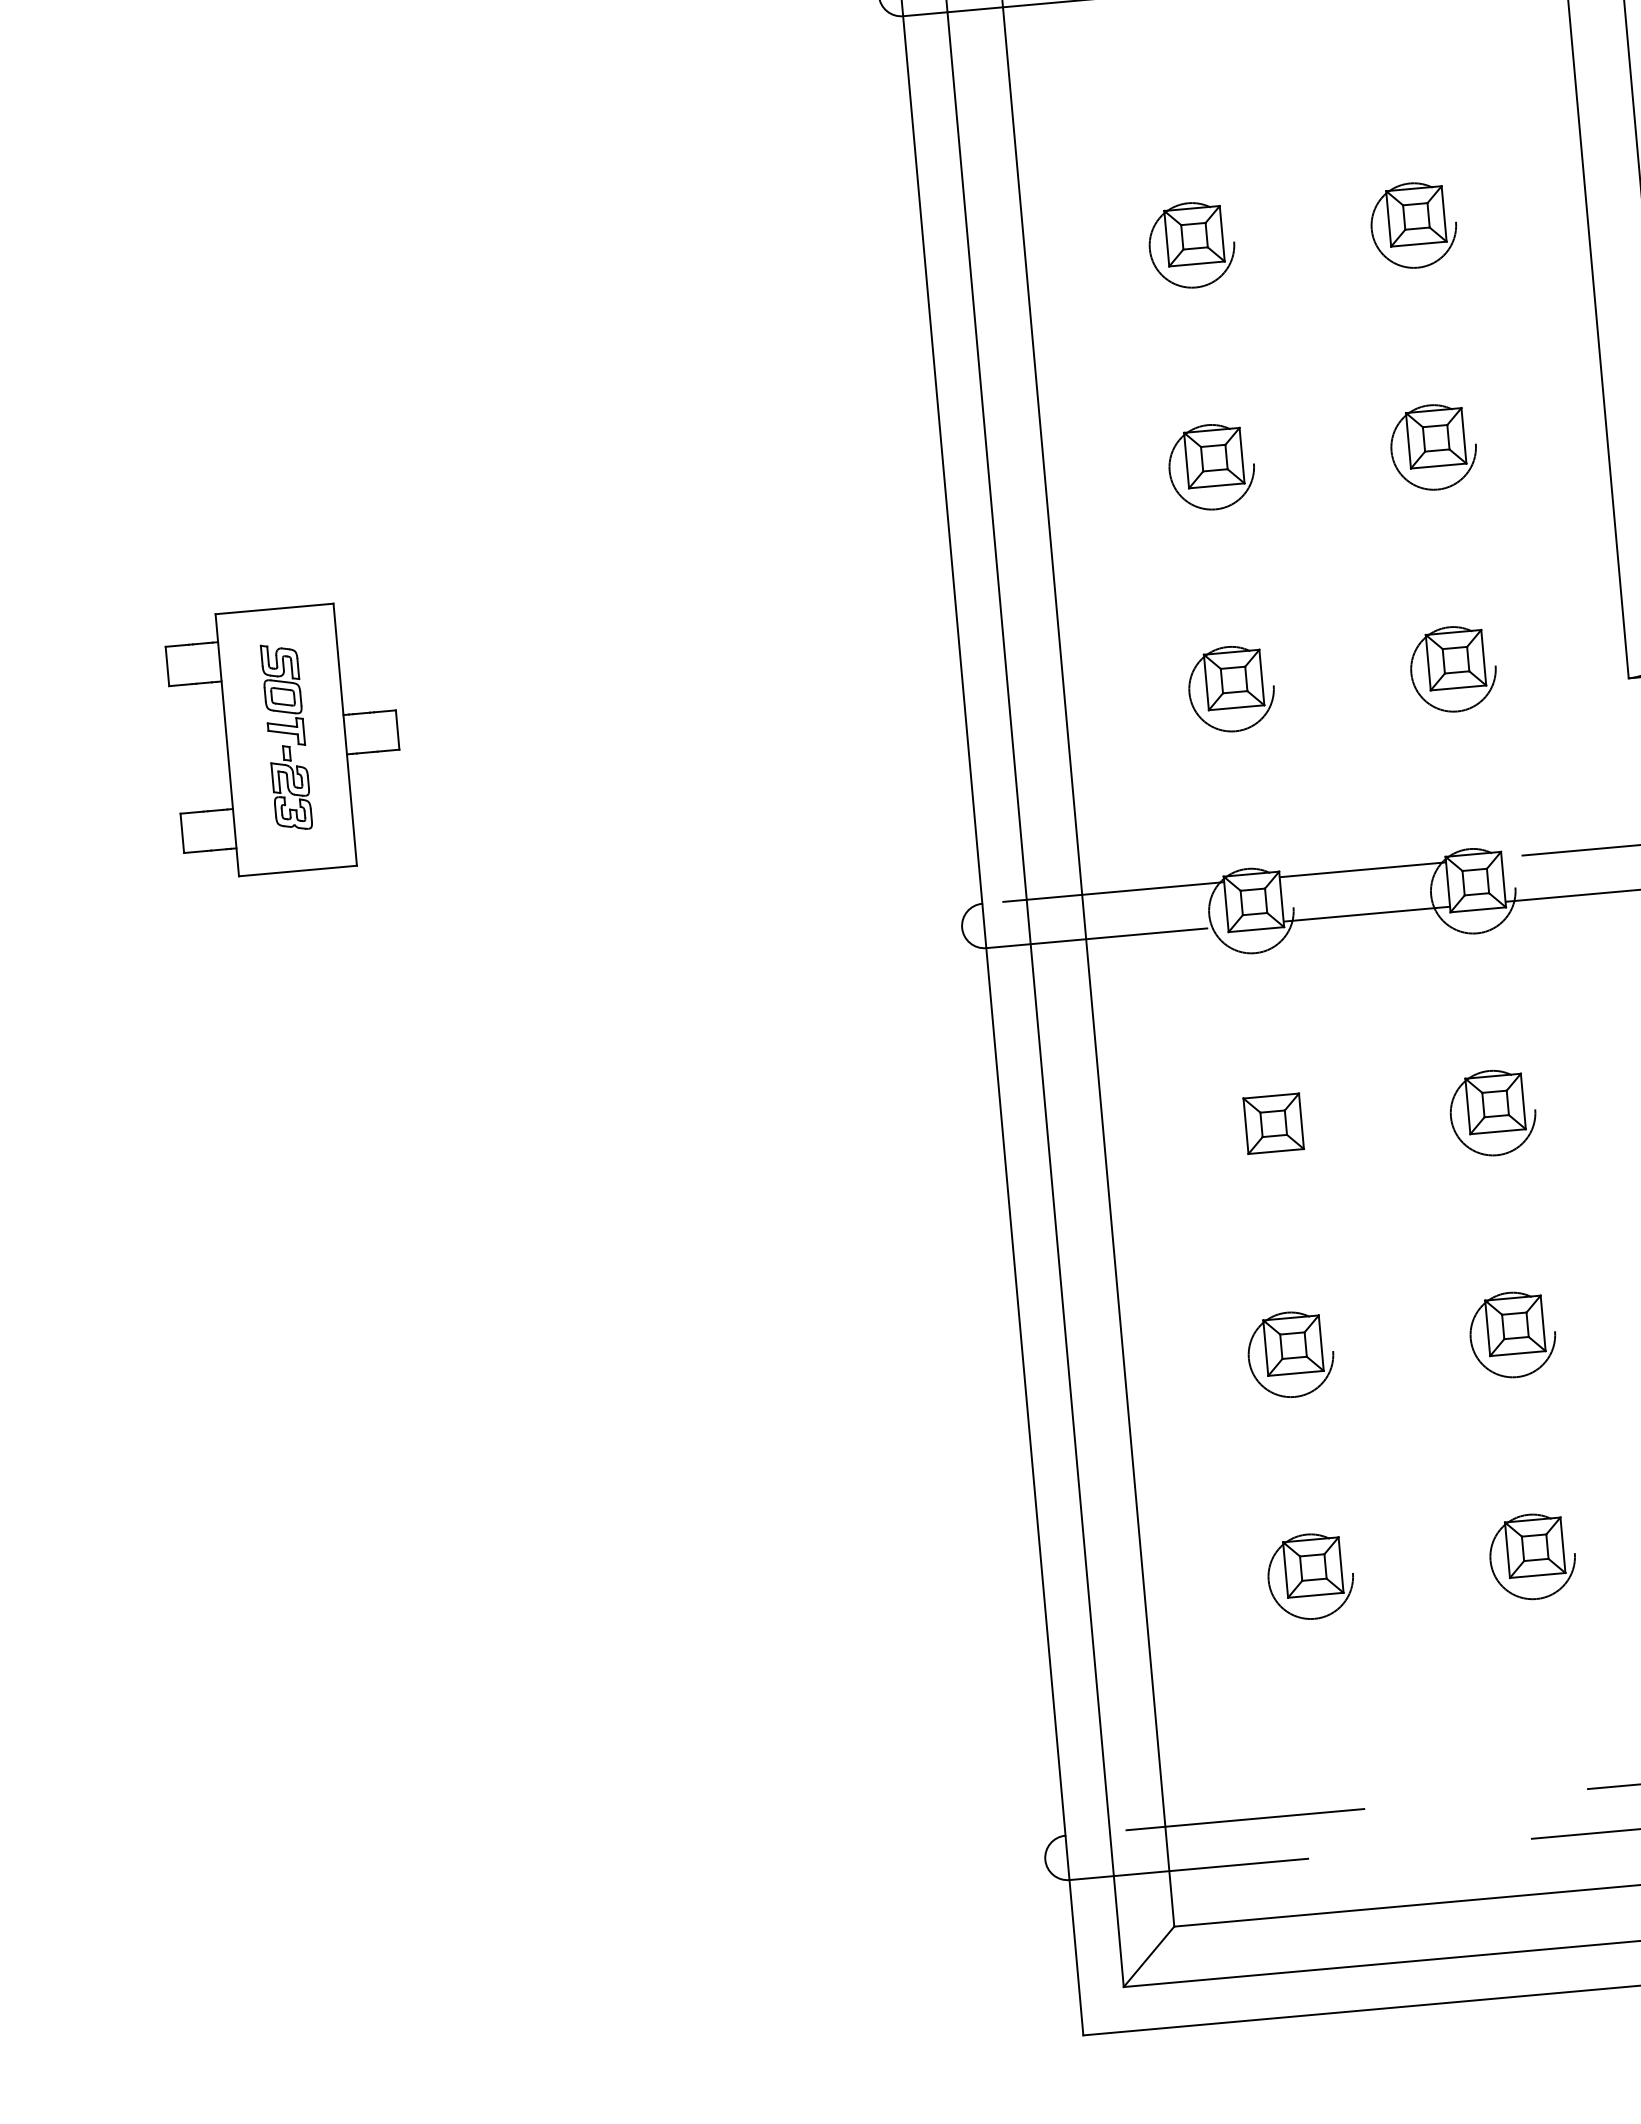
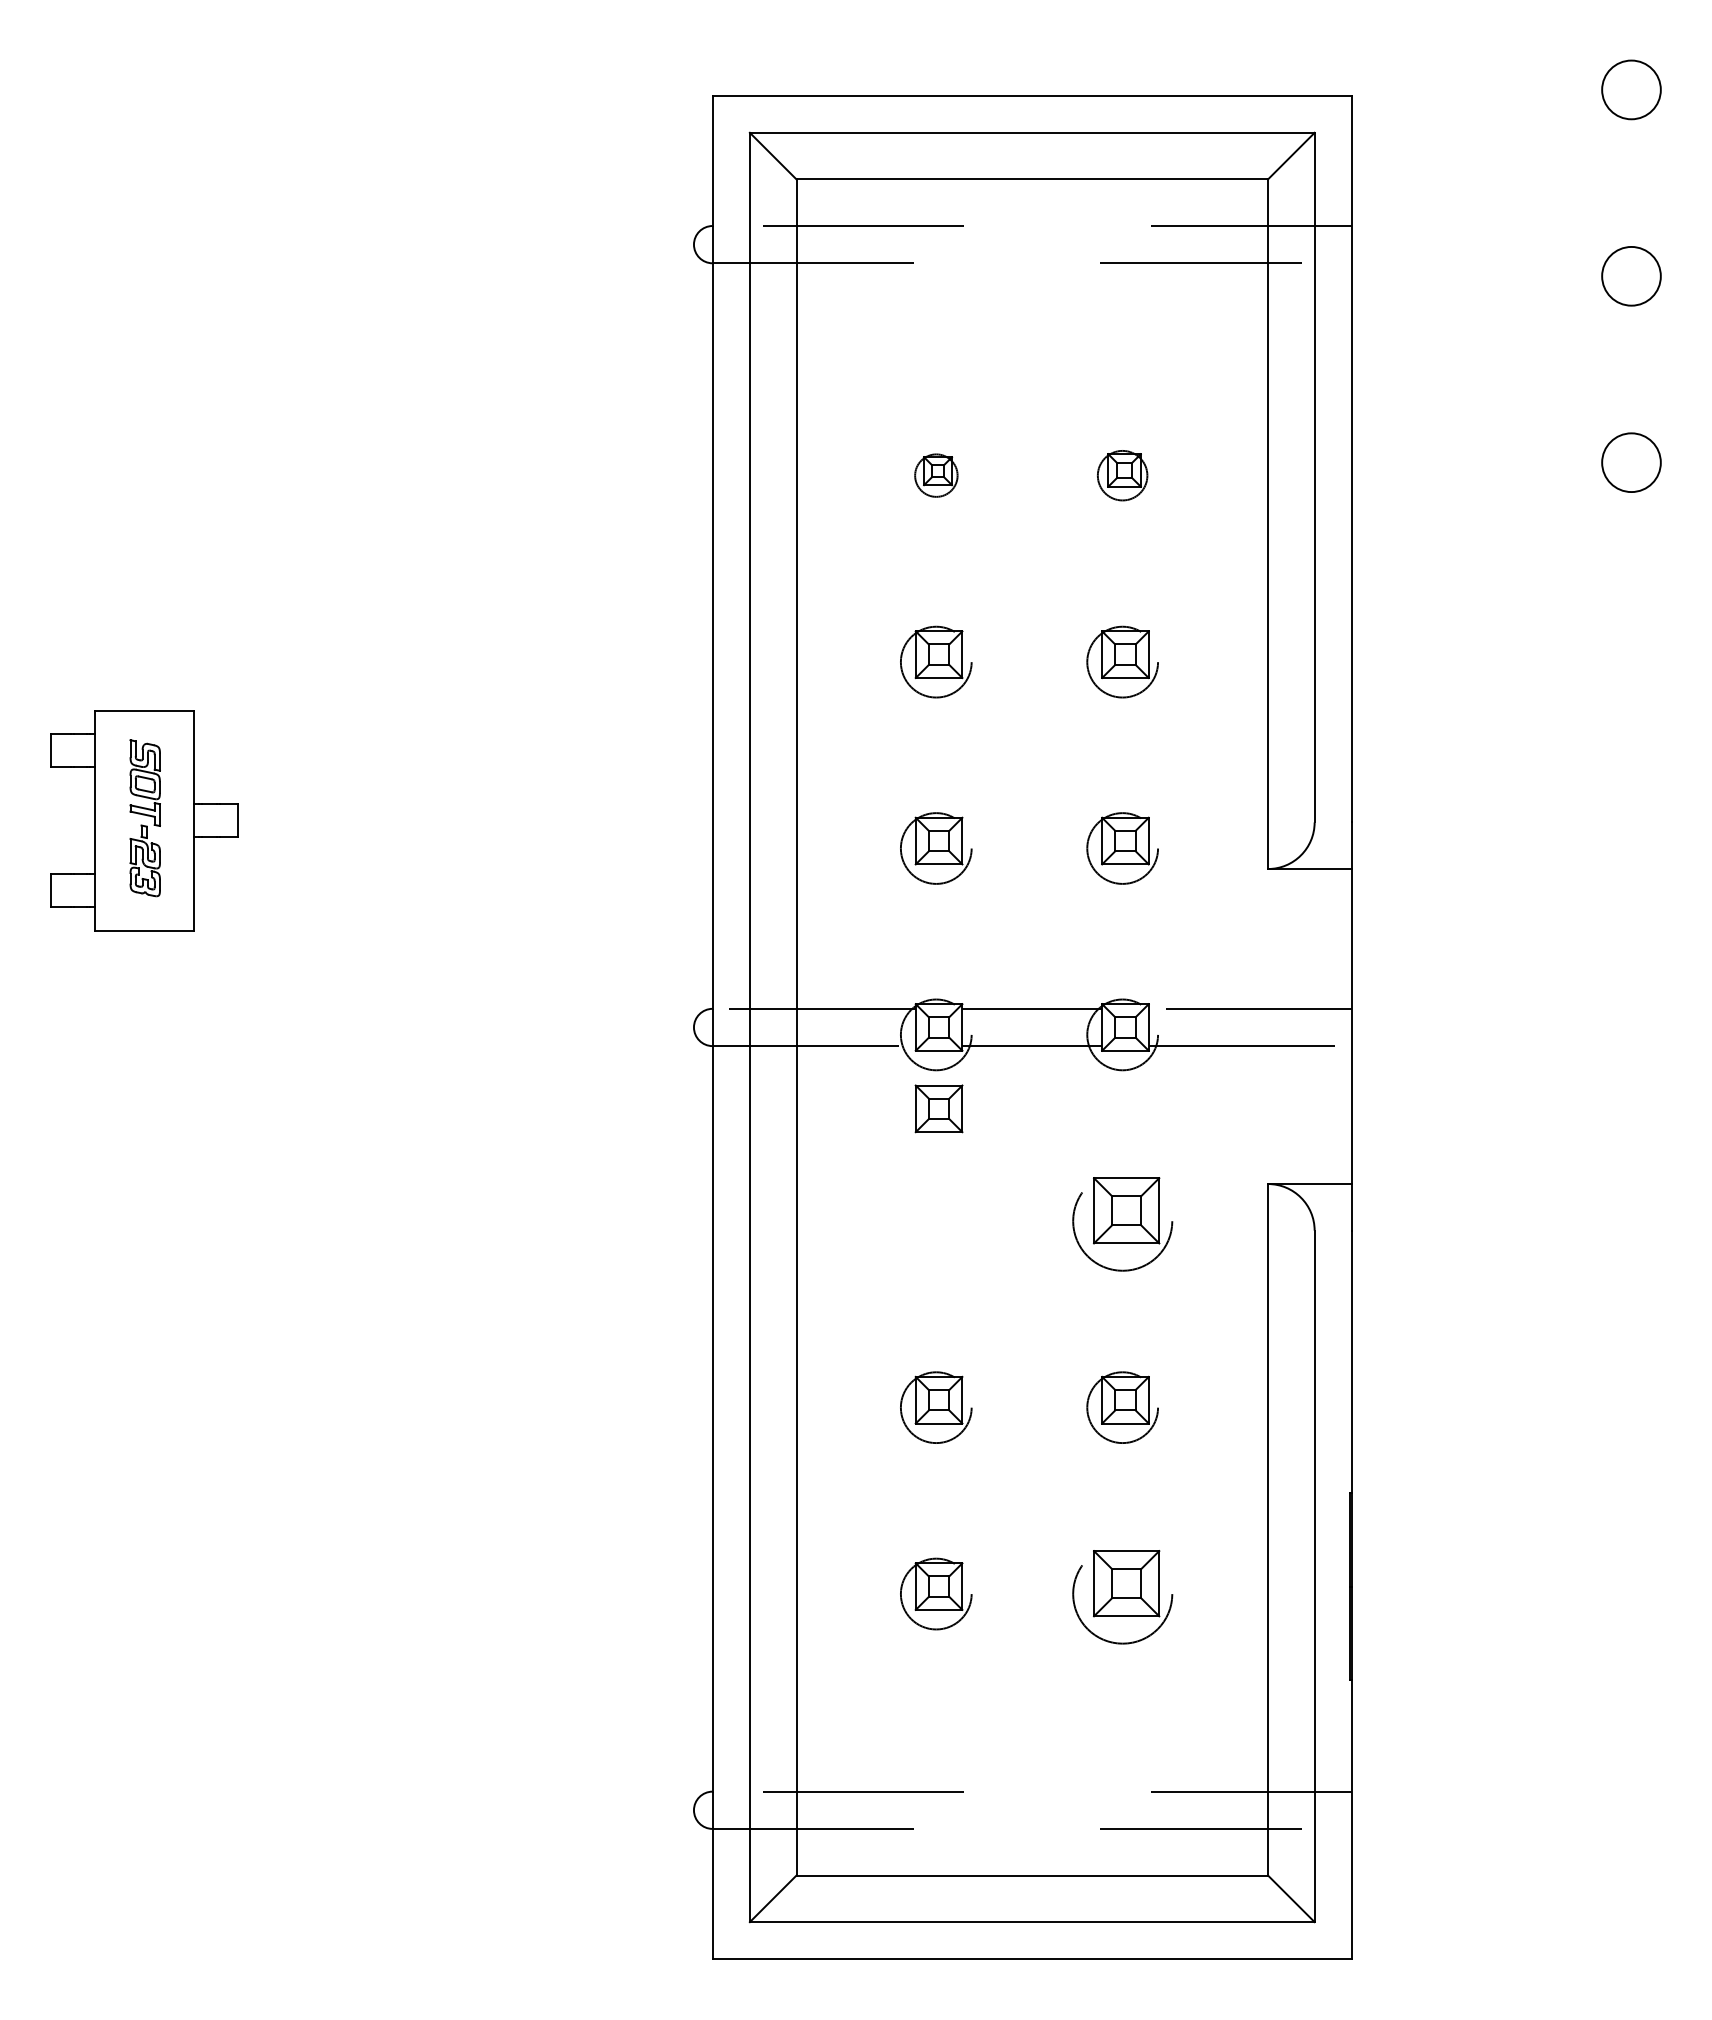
part: (1413, 225) -> (1122, 475), size x0.7
part: (1192, 245) -> (936, 475), size x0.6
part: (1492, 1113) -> (1122, 1221), size x1.4
part: (1273, 1123) -> (938, 1108), moved
part: (1532, 1556) -> (1122, 1593), size x1.4

